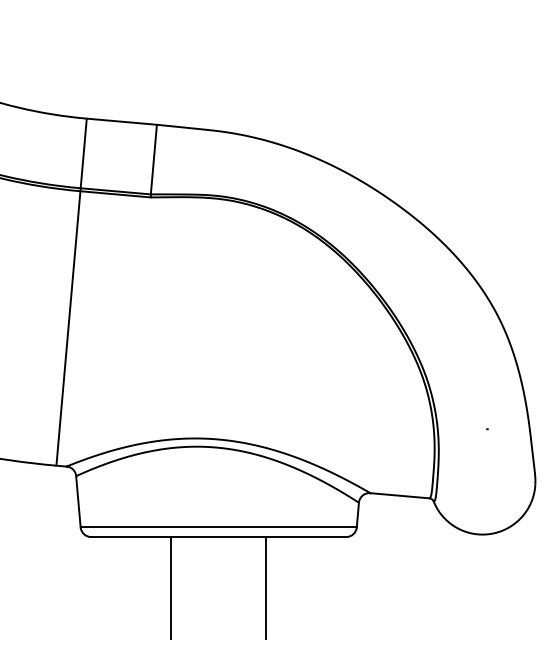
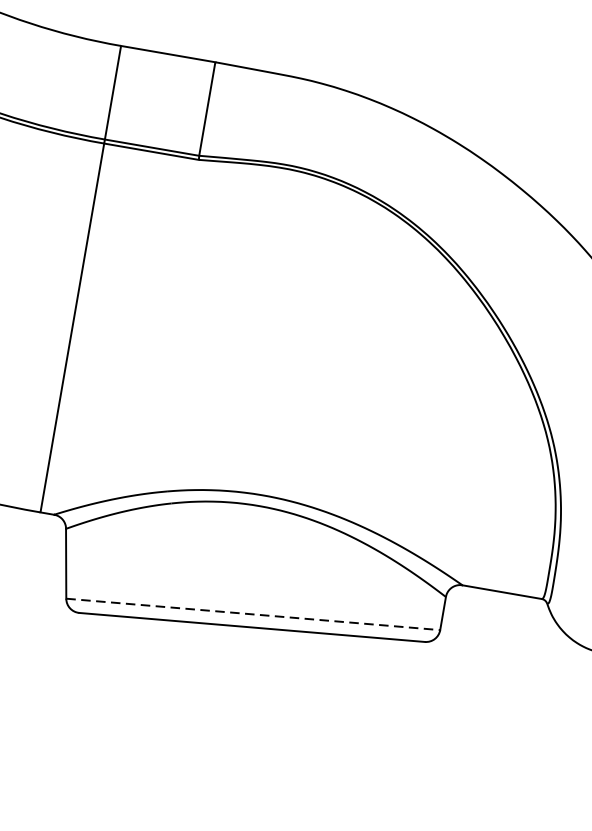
line: (219, 527) -> (254, 614), solid -> dashed
line: (171, 588) -> (182, 691), removed
line: (266, 588) -> (311, 702), removed

